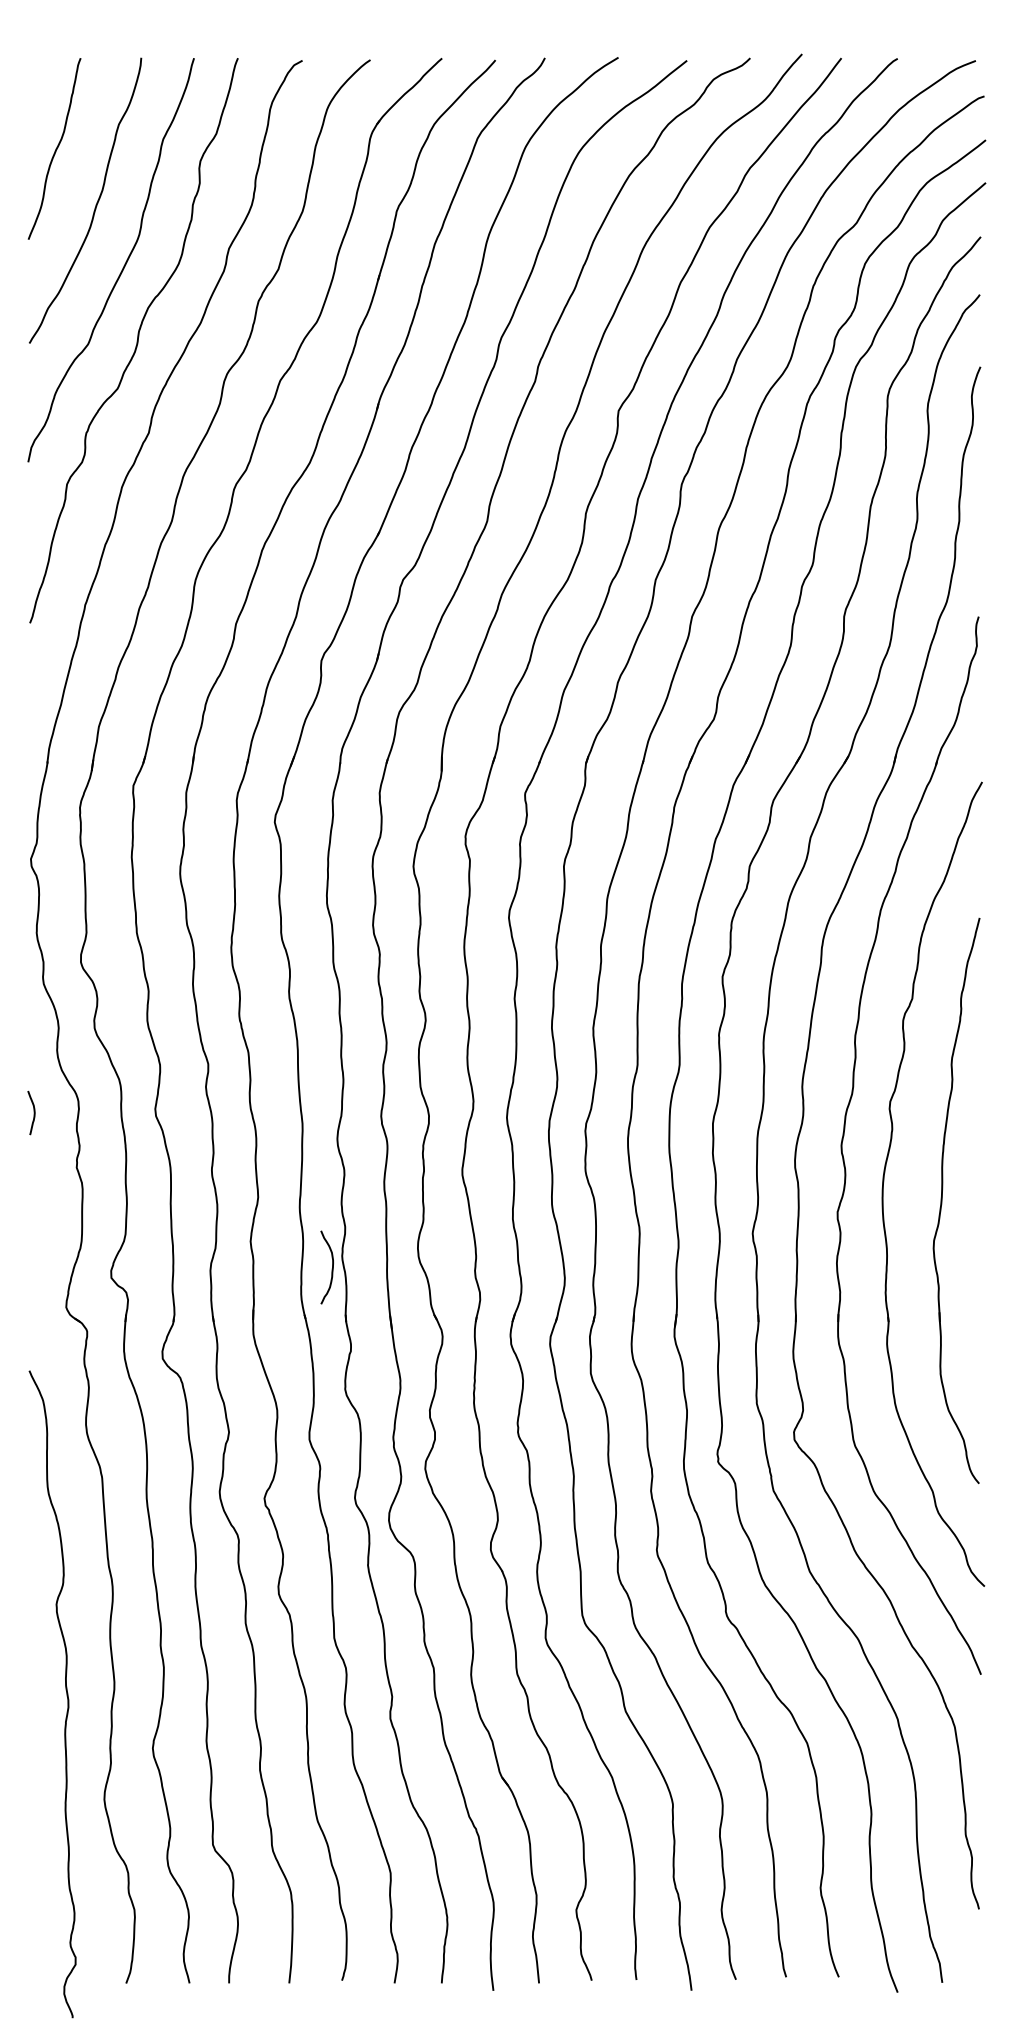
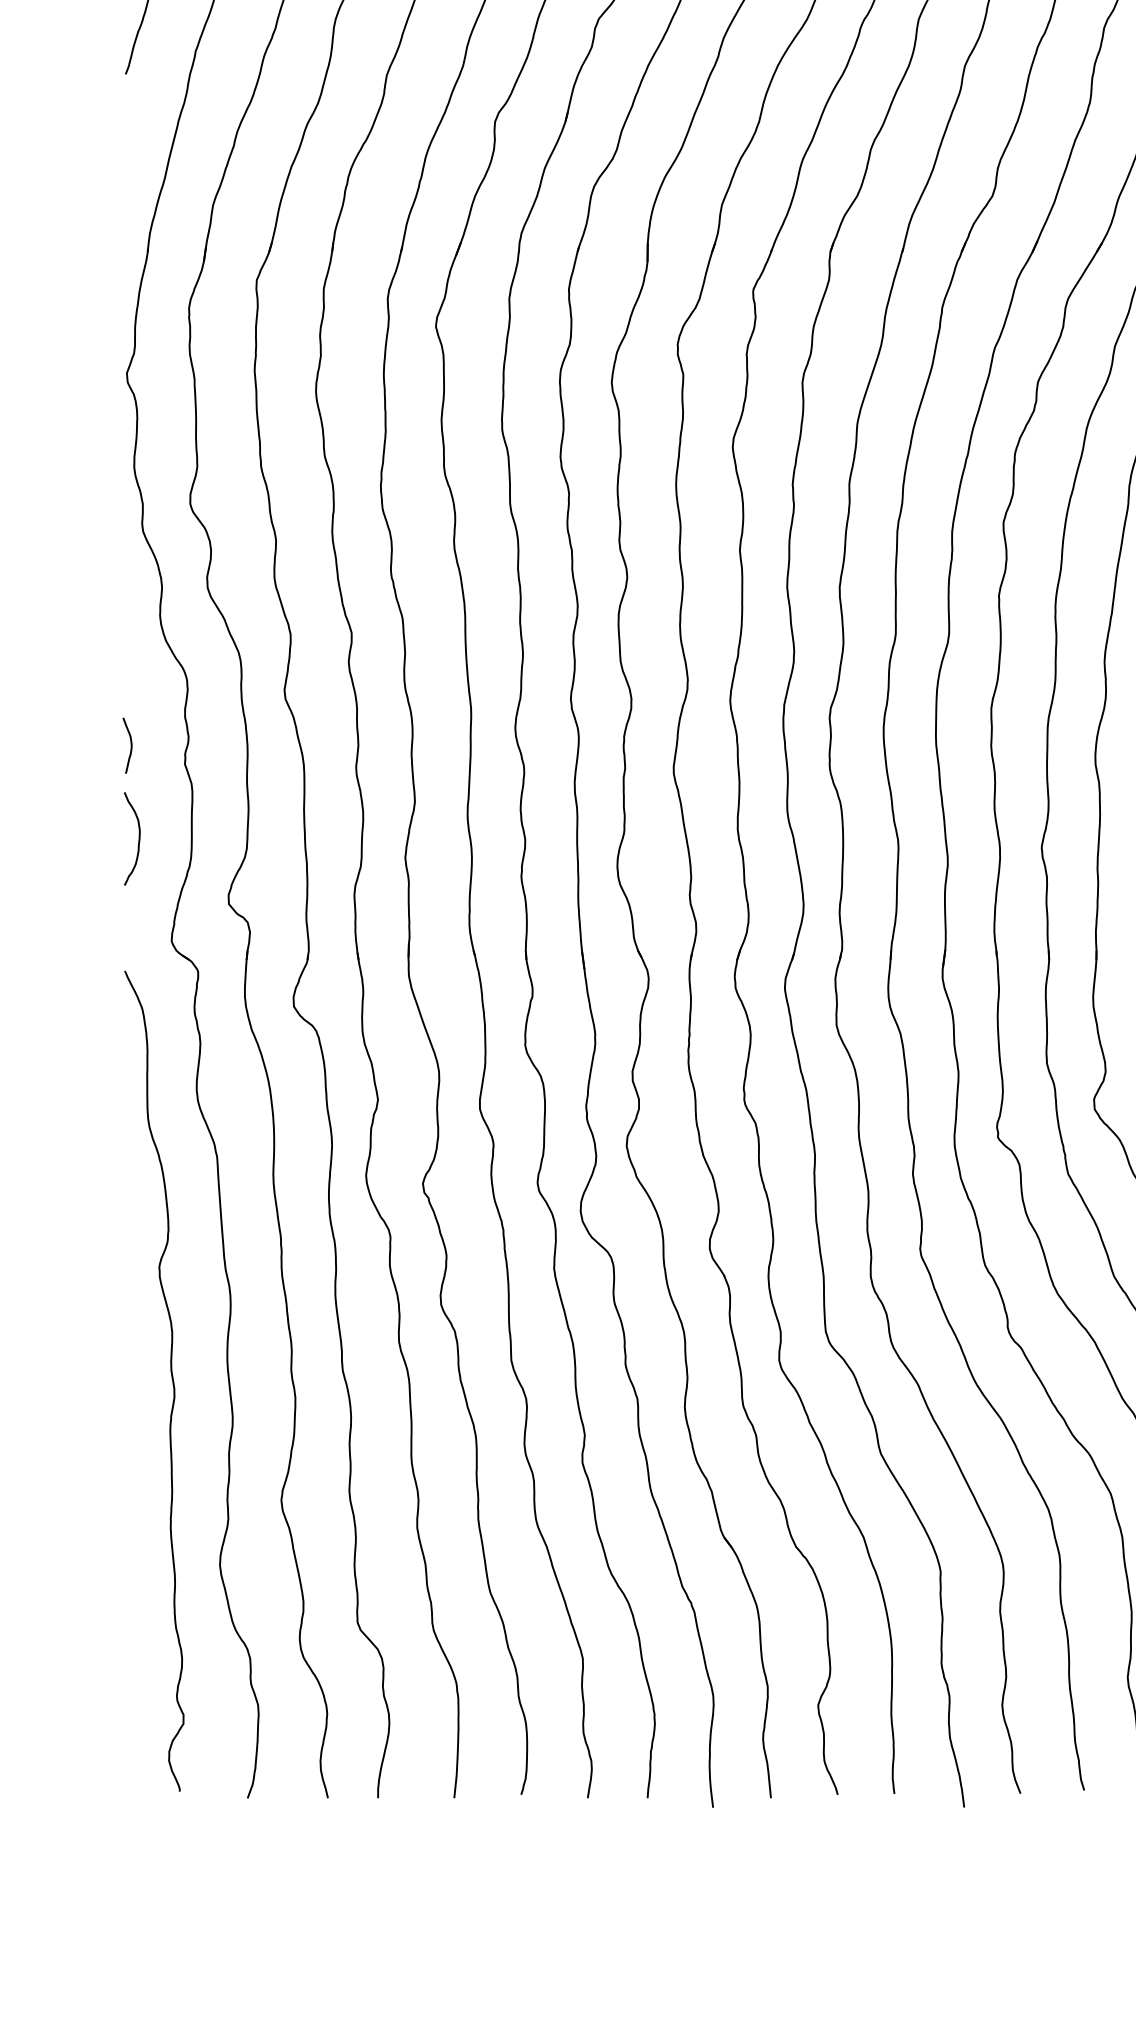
curve: (33, 1112) -> (130, 745), moved
curve: (331, 1269) -> (137, 841), moved
curve: (65, 1690) -> (170, 1376), moved

